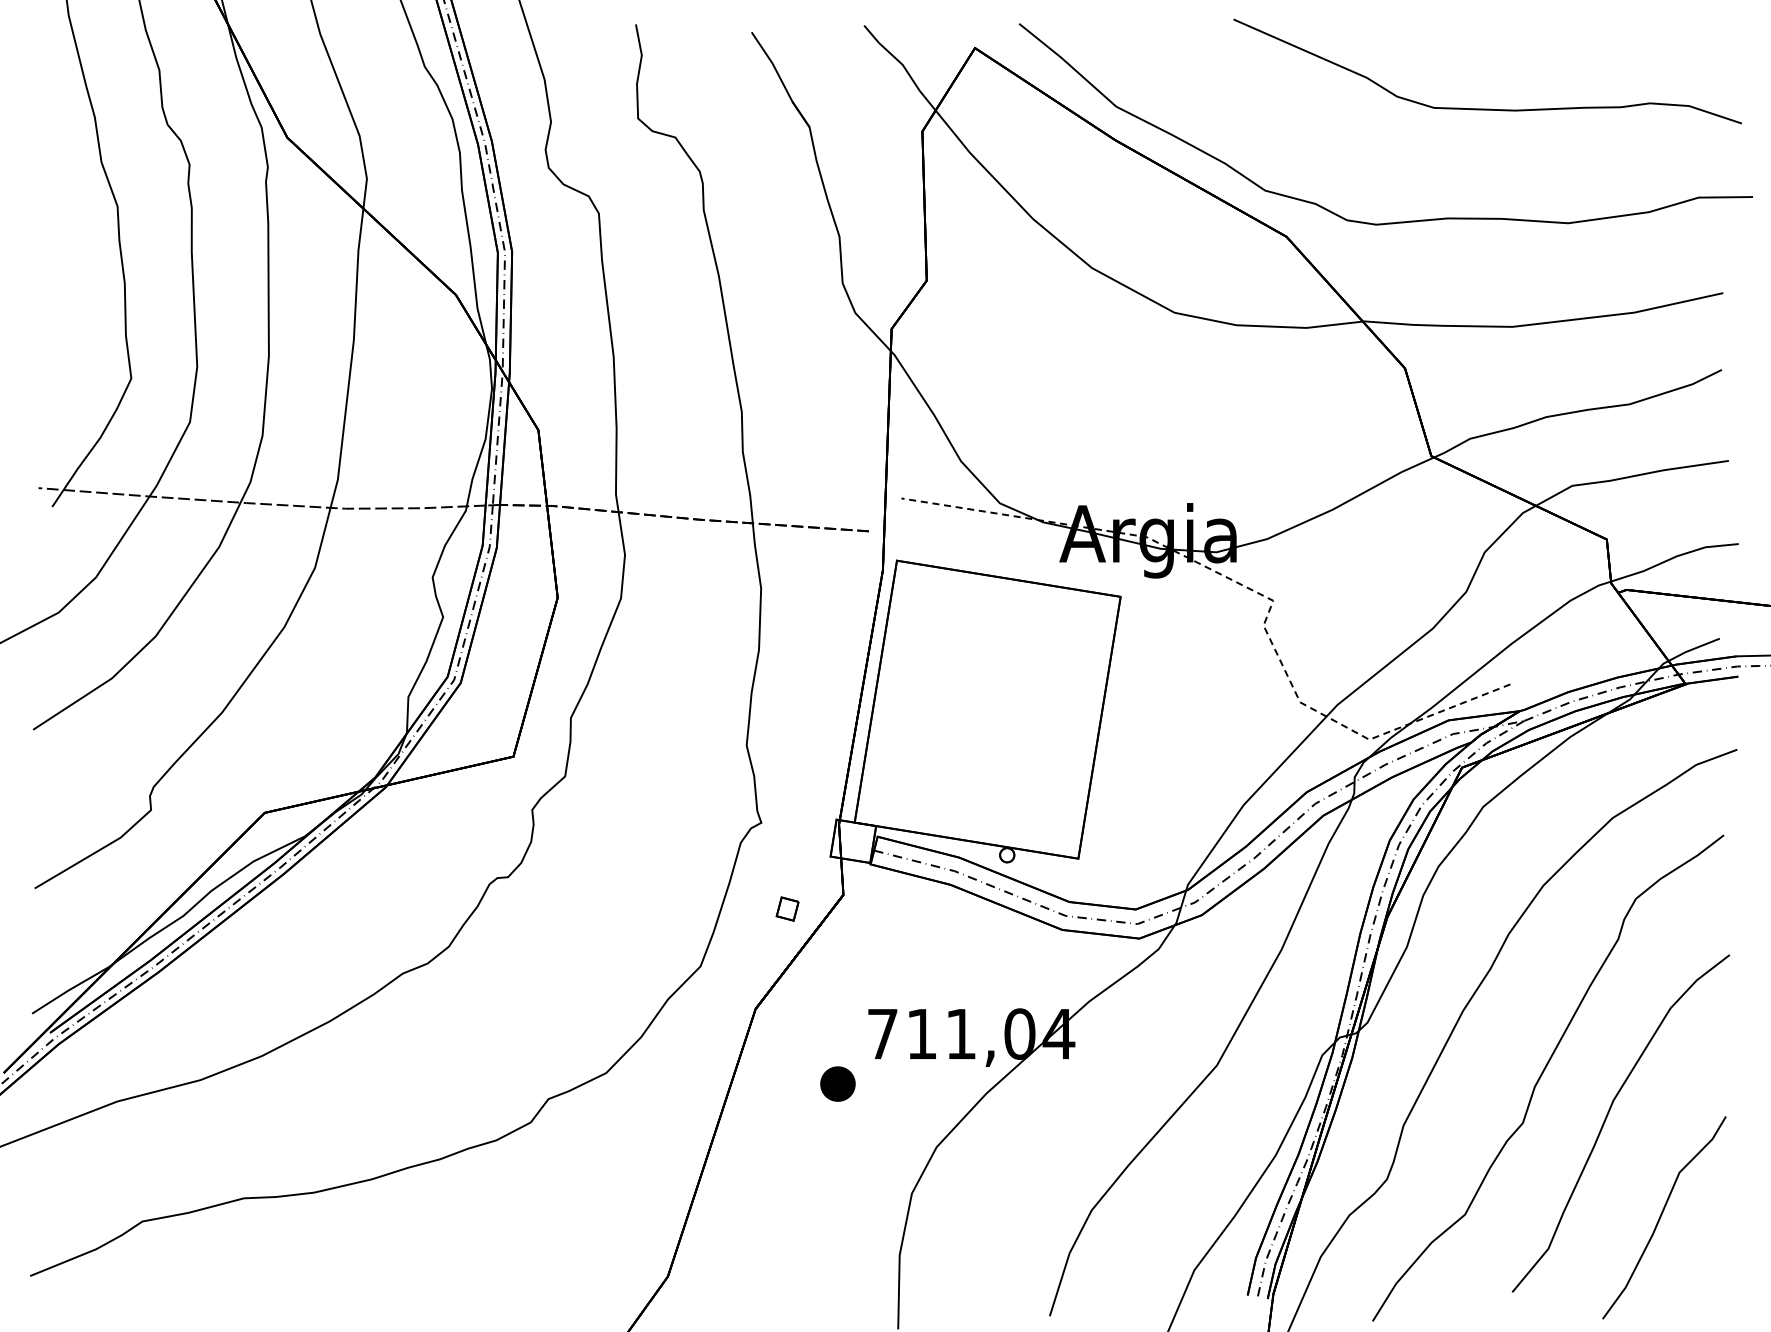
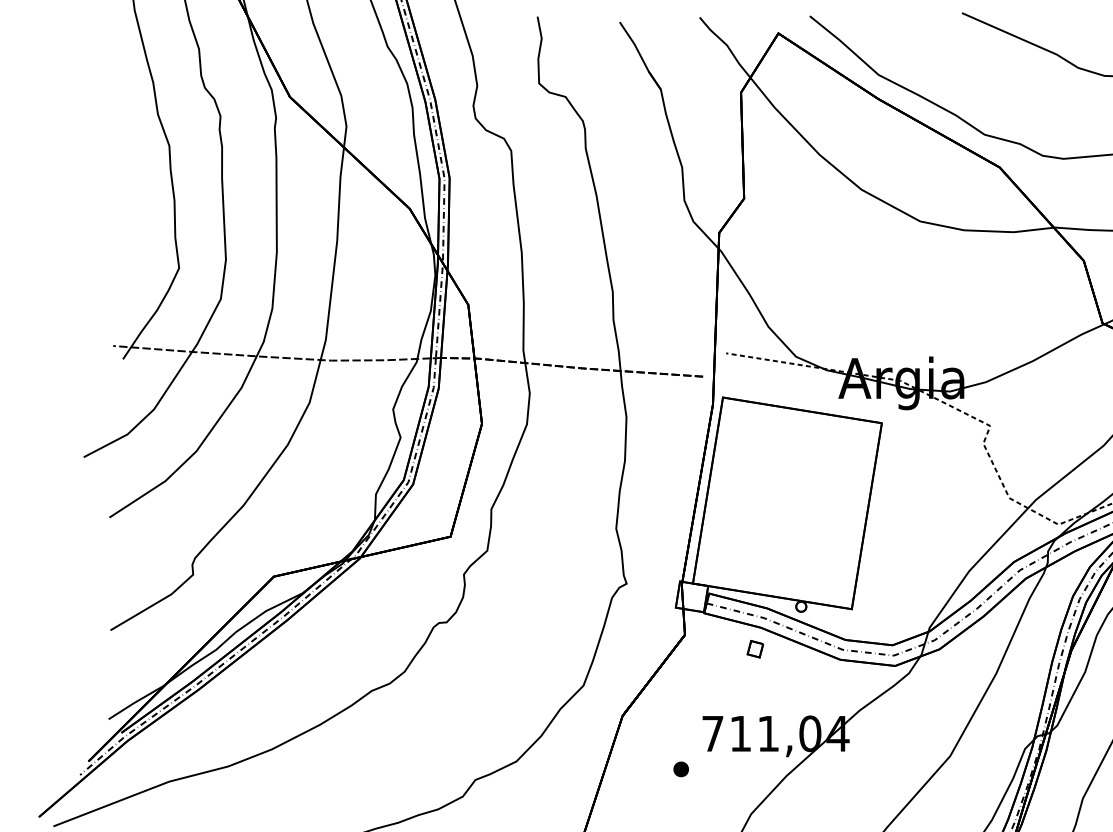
part: (787, 908) -> (755, 648), moved
part: (838, 1084) -> (681, 769), size x0.62

